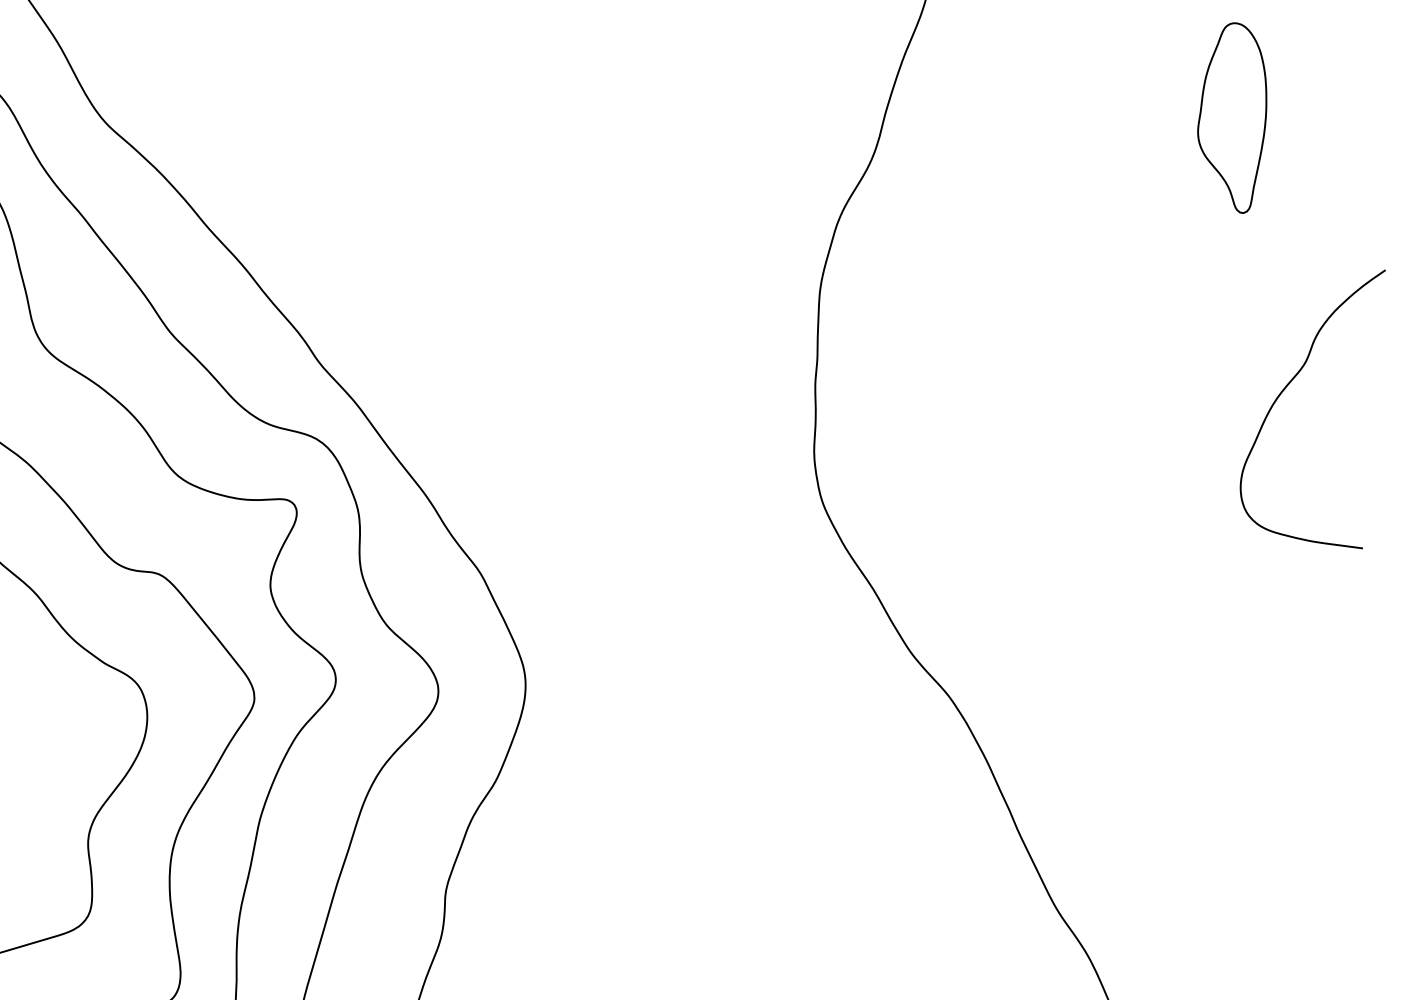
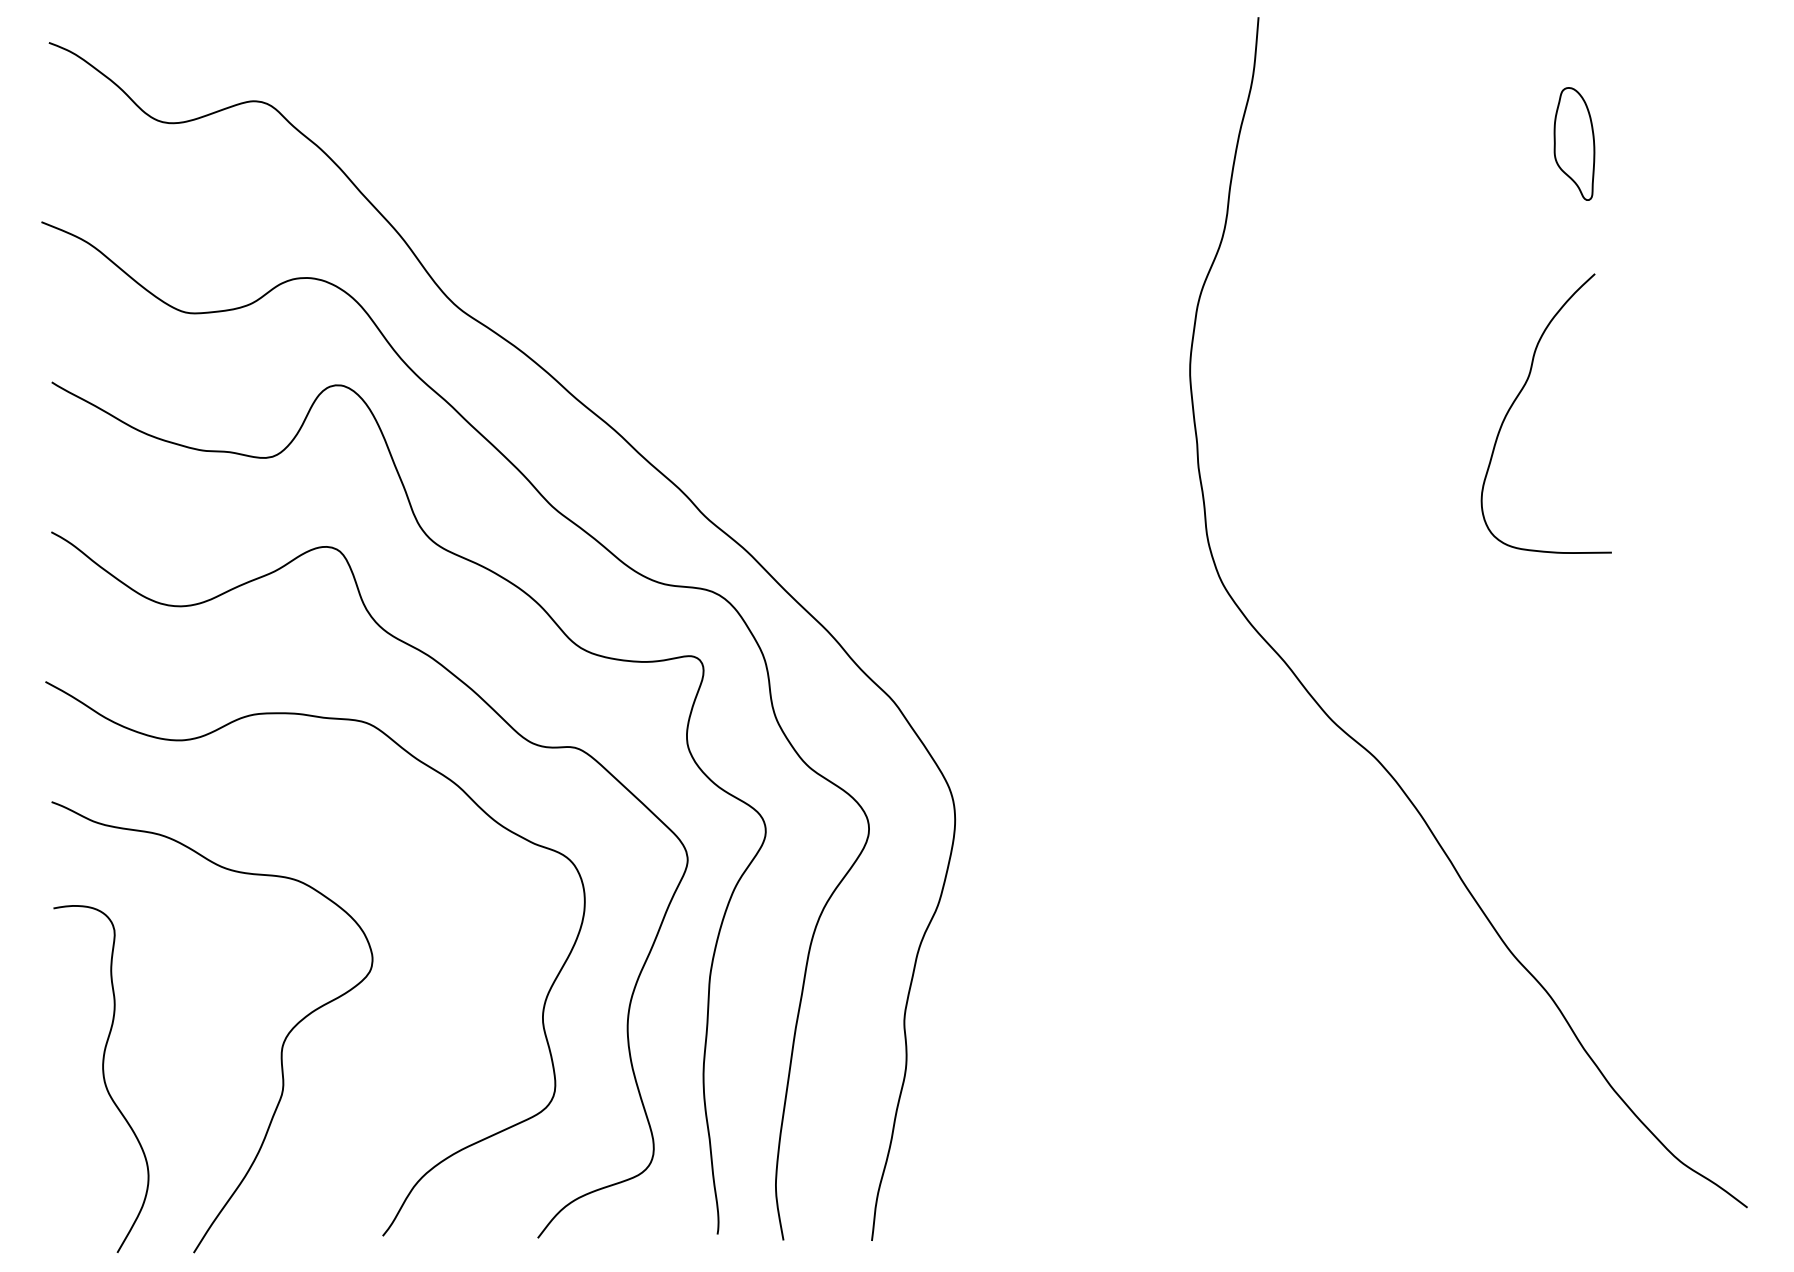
part: (1233, 116) -> (1574, 143), size x0.6
curve: (1293, 379) -> (1519, 395), moved

